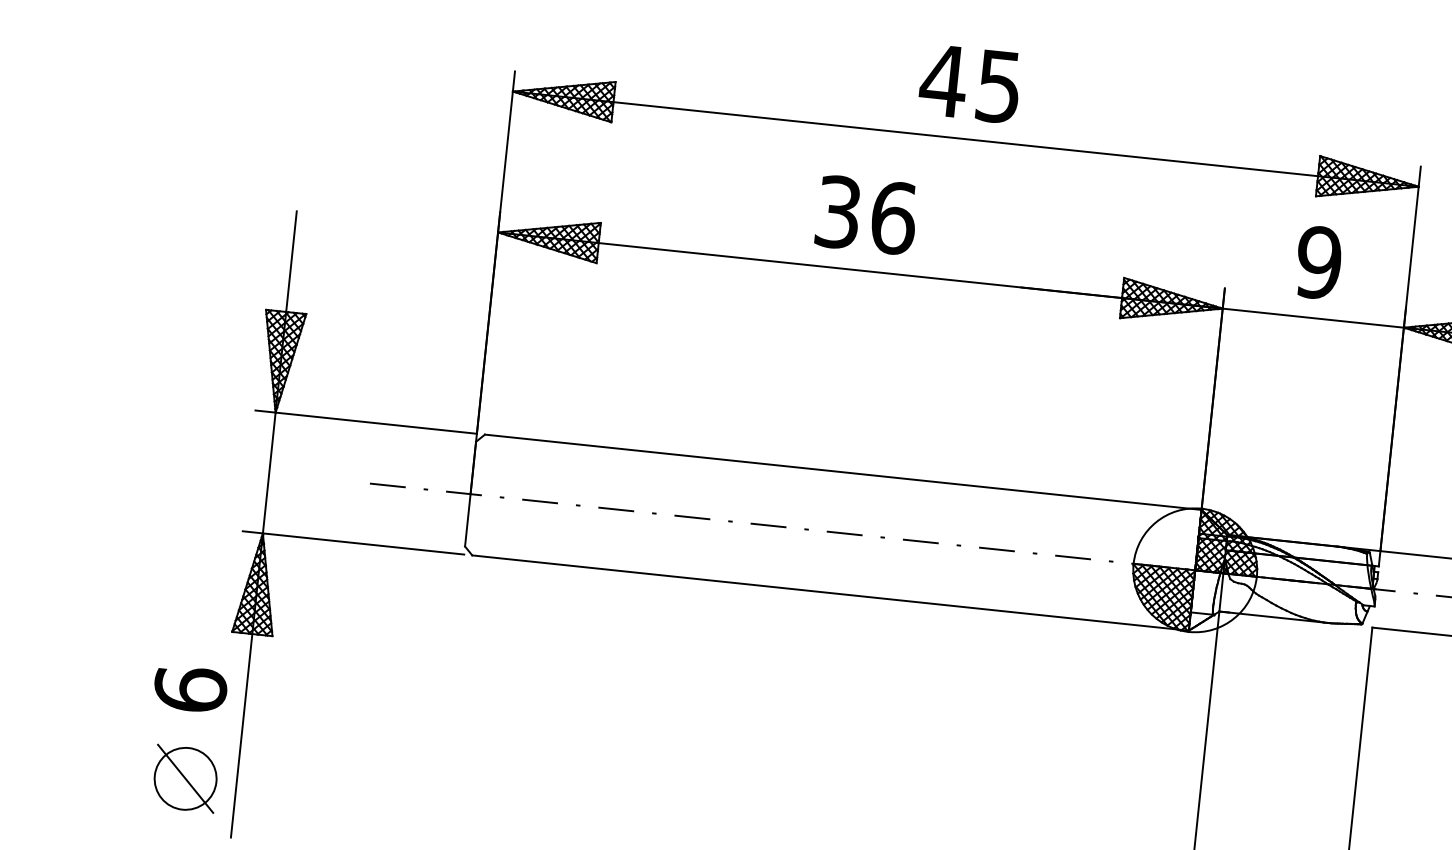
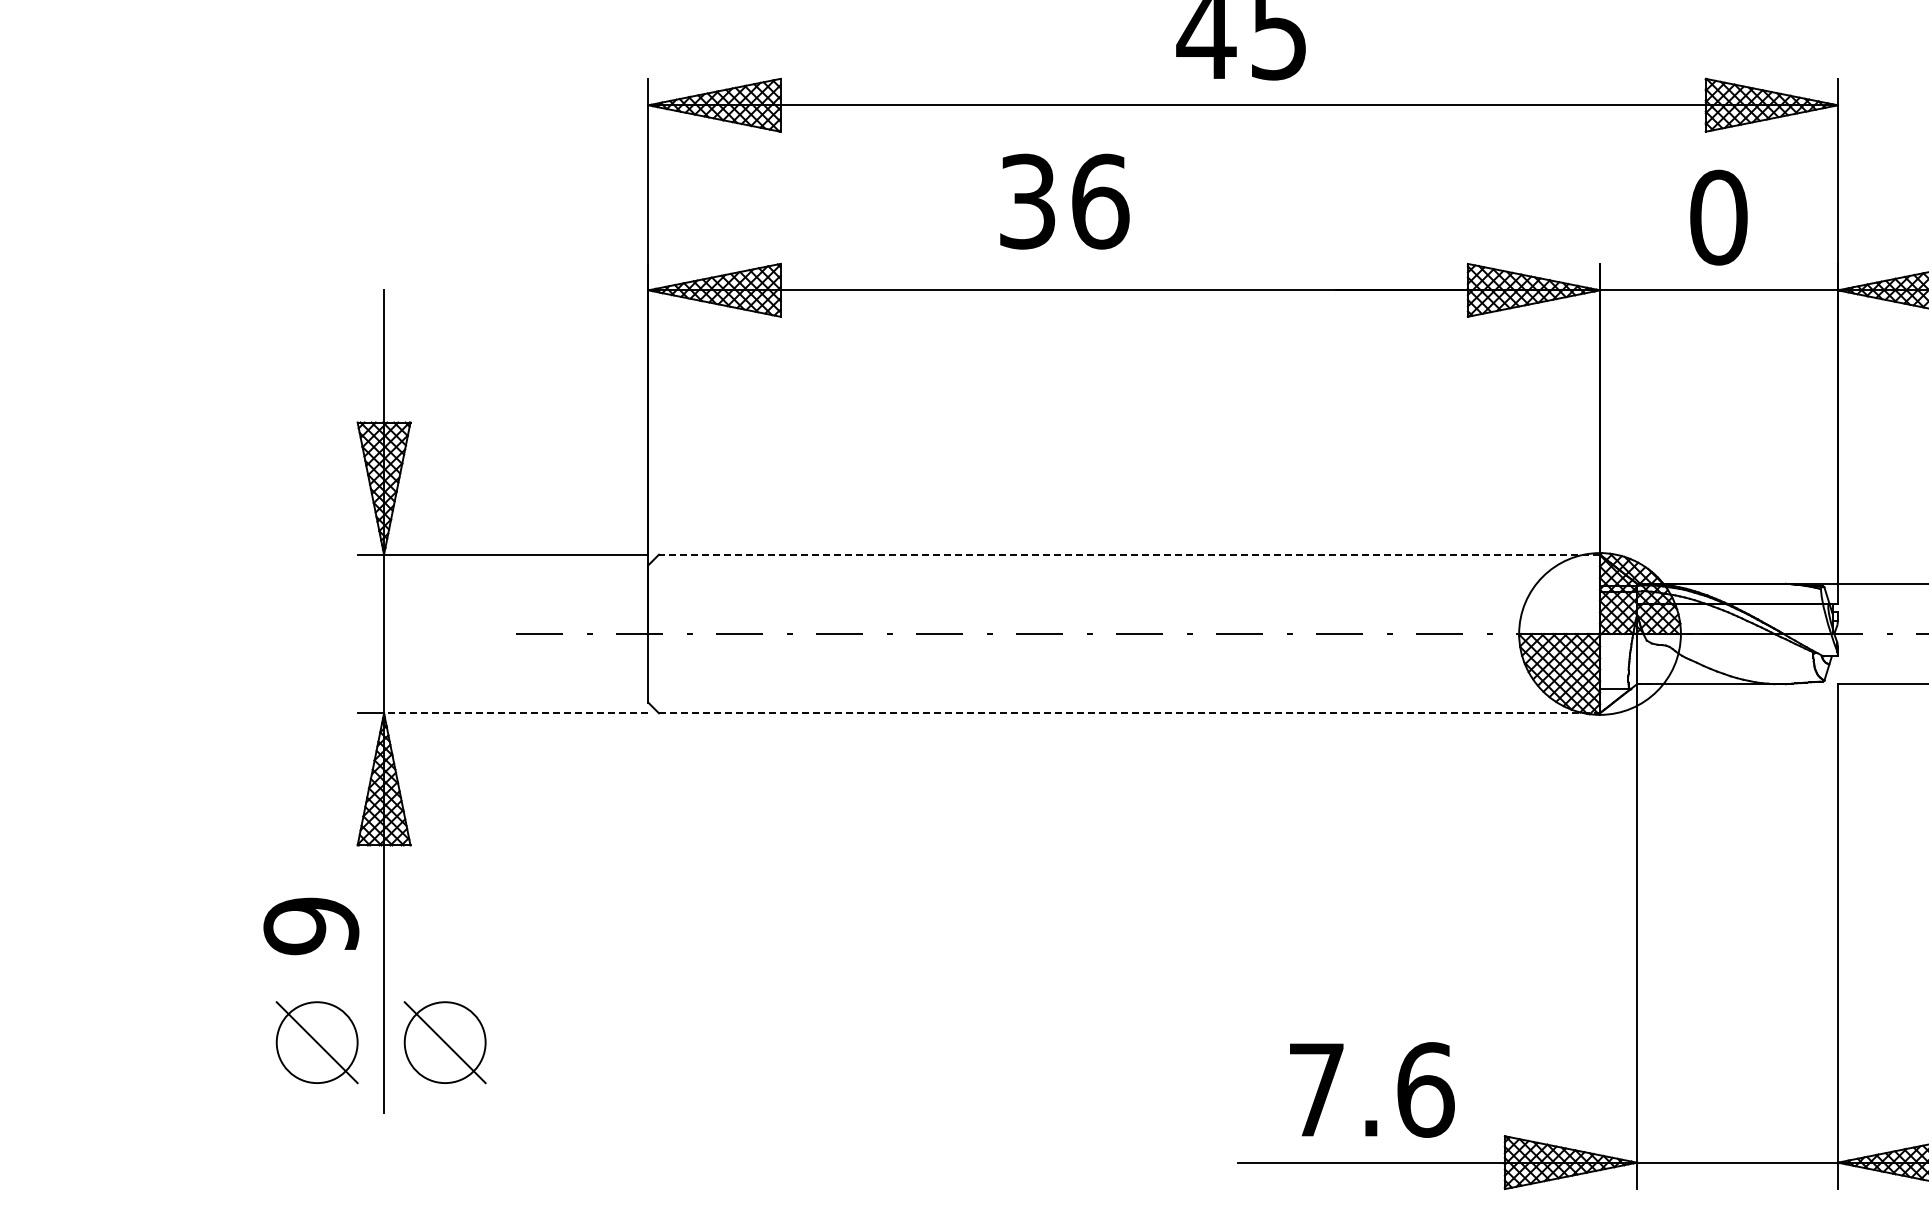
text: (866, 215) -> (1064, 201), moved
text: (1318, 262) -> (1718, 217), 9 -> 0
line: (843, 472) -> (1129, 554), solid -> dashed
line: (362, 544) -> (515, 713), solid -> dashed
line: (830, 593) -> (1129, 713), solid -> dashed
text: (190, 689) -> (311, 926), 6 -> 9
part: (282, 788) -> (444, 1042), added

